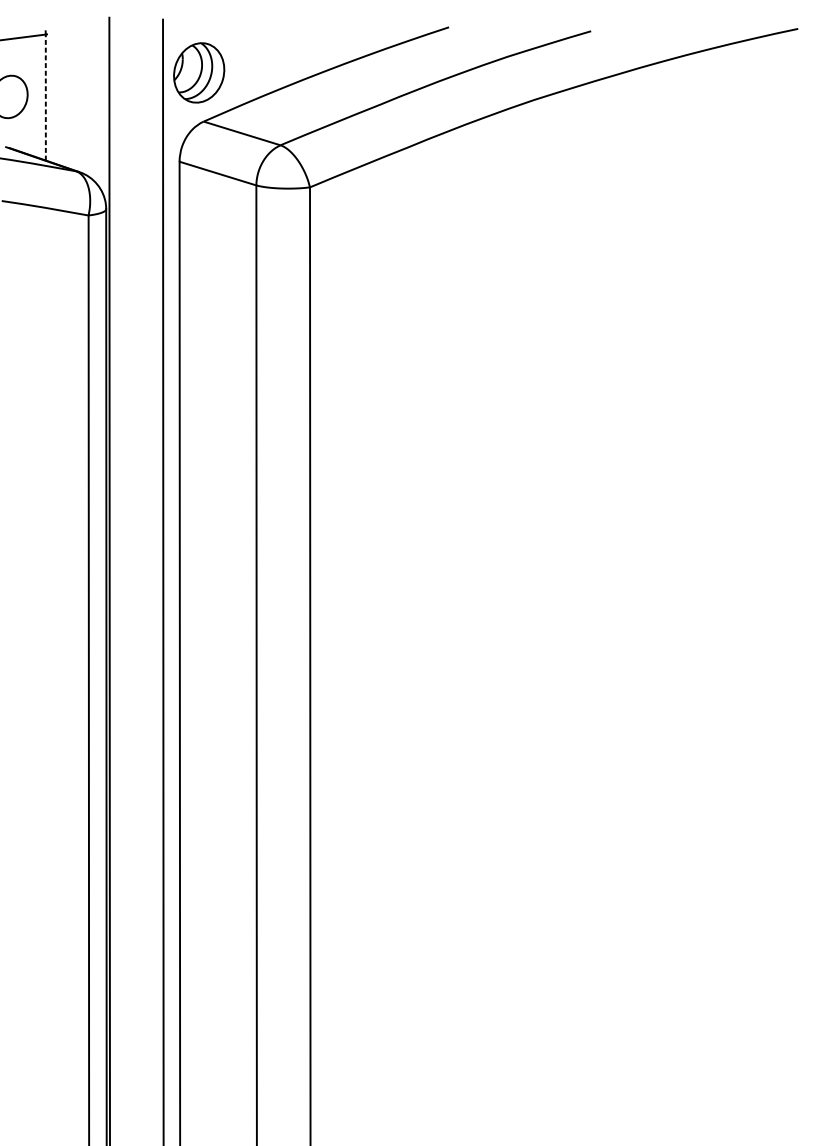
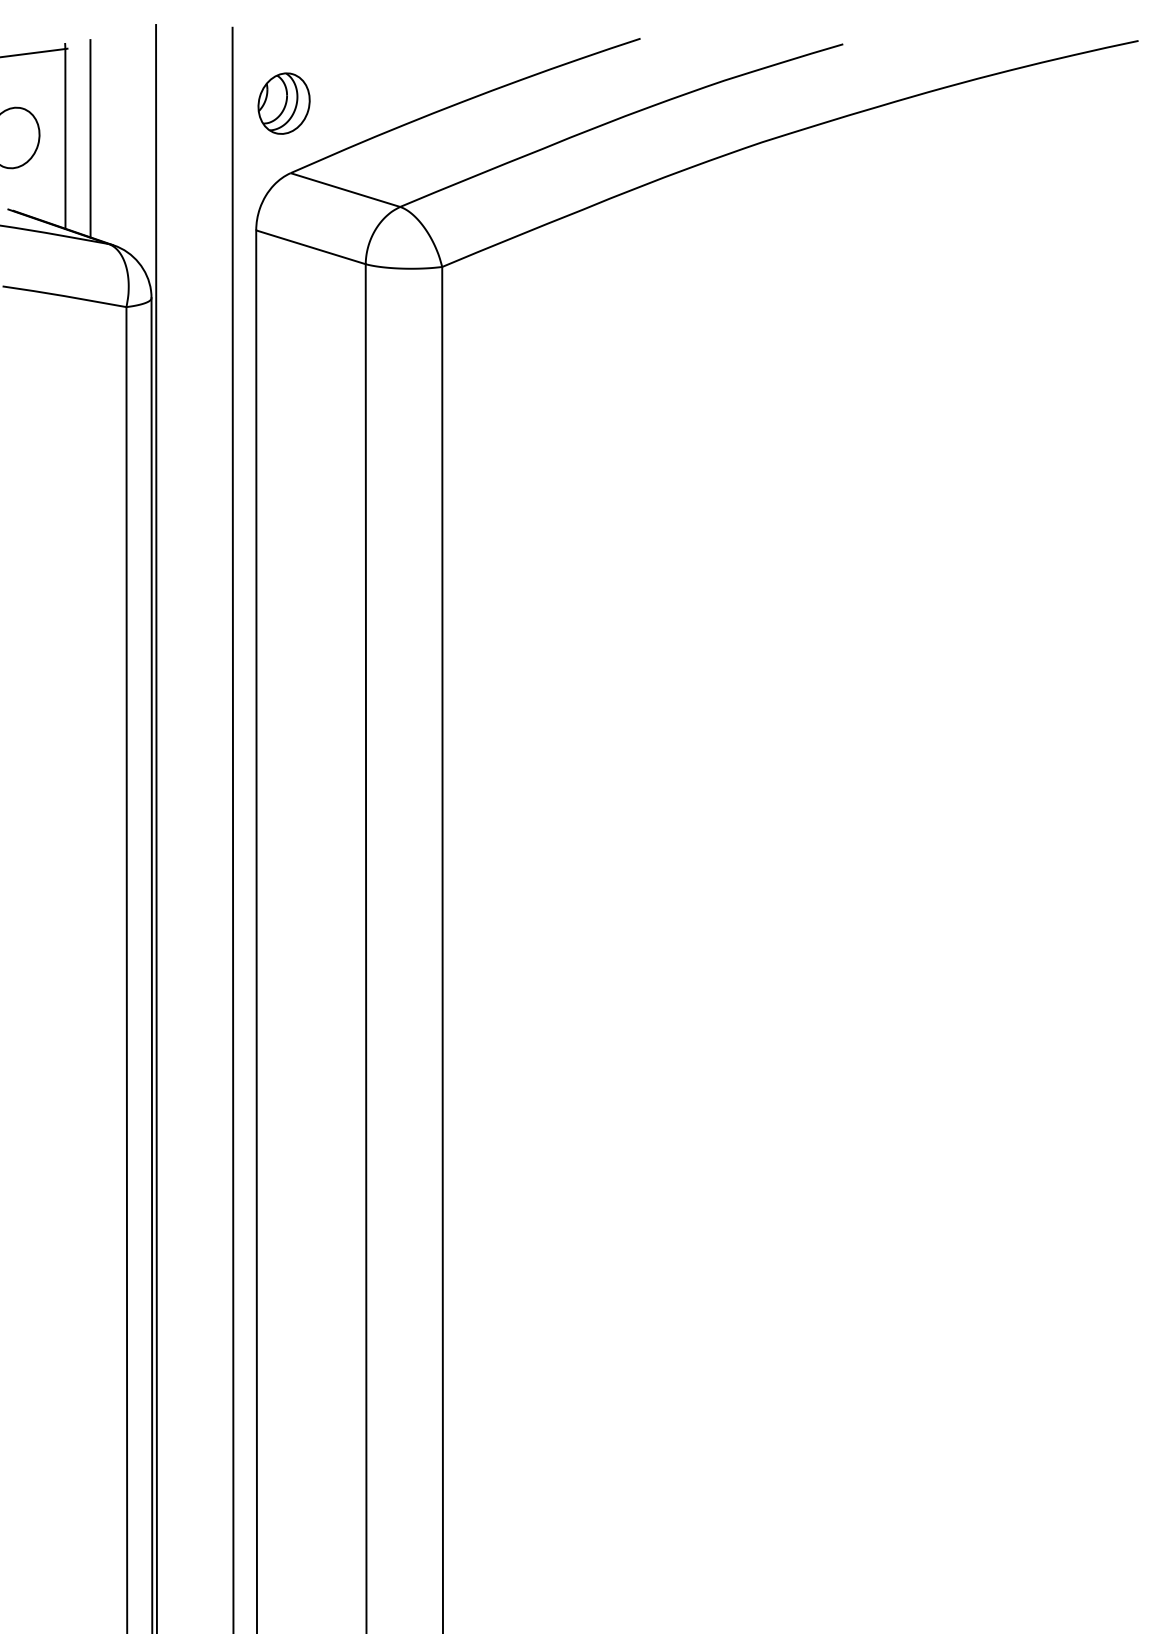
part: (198, 72) -> (283, 103), size x0.71
line: (45, 97) -> (65, 138), dashed -> solid
line: (63, 97) -> (90, 138), added

